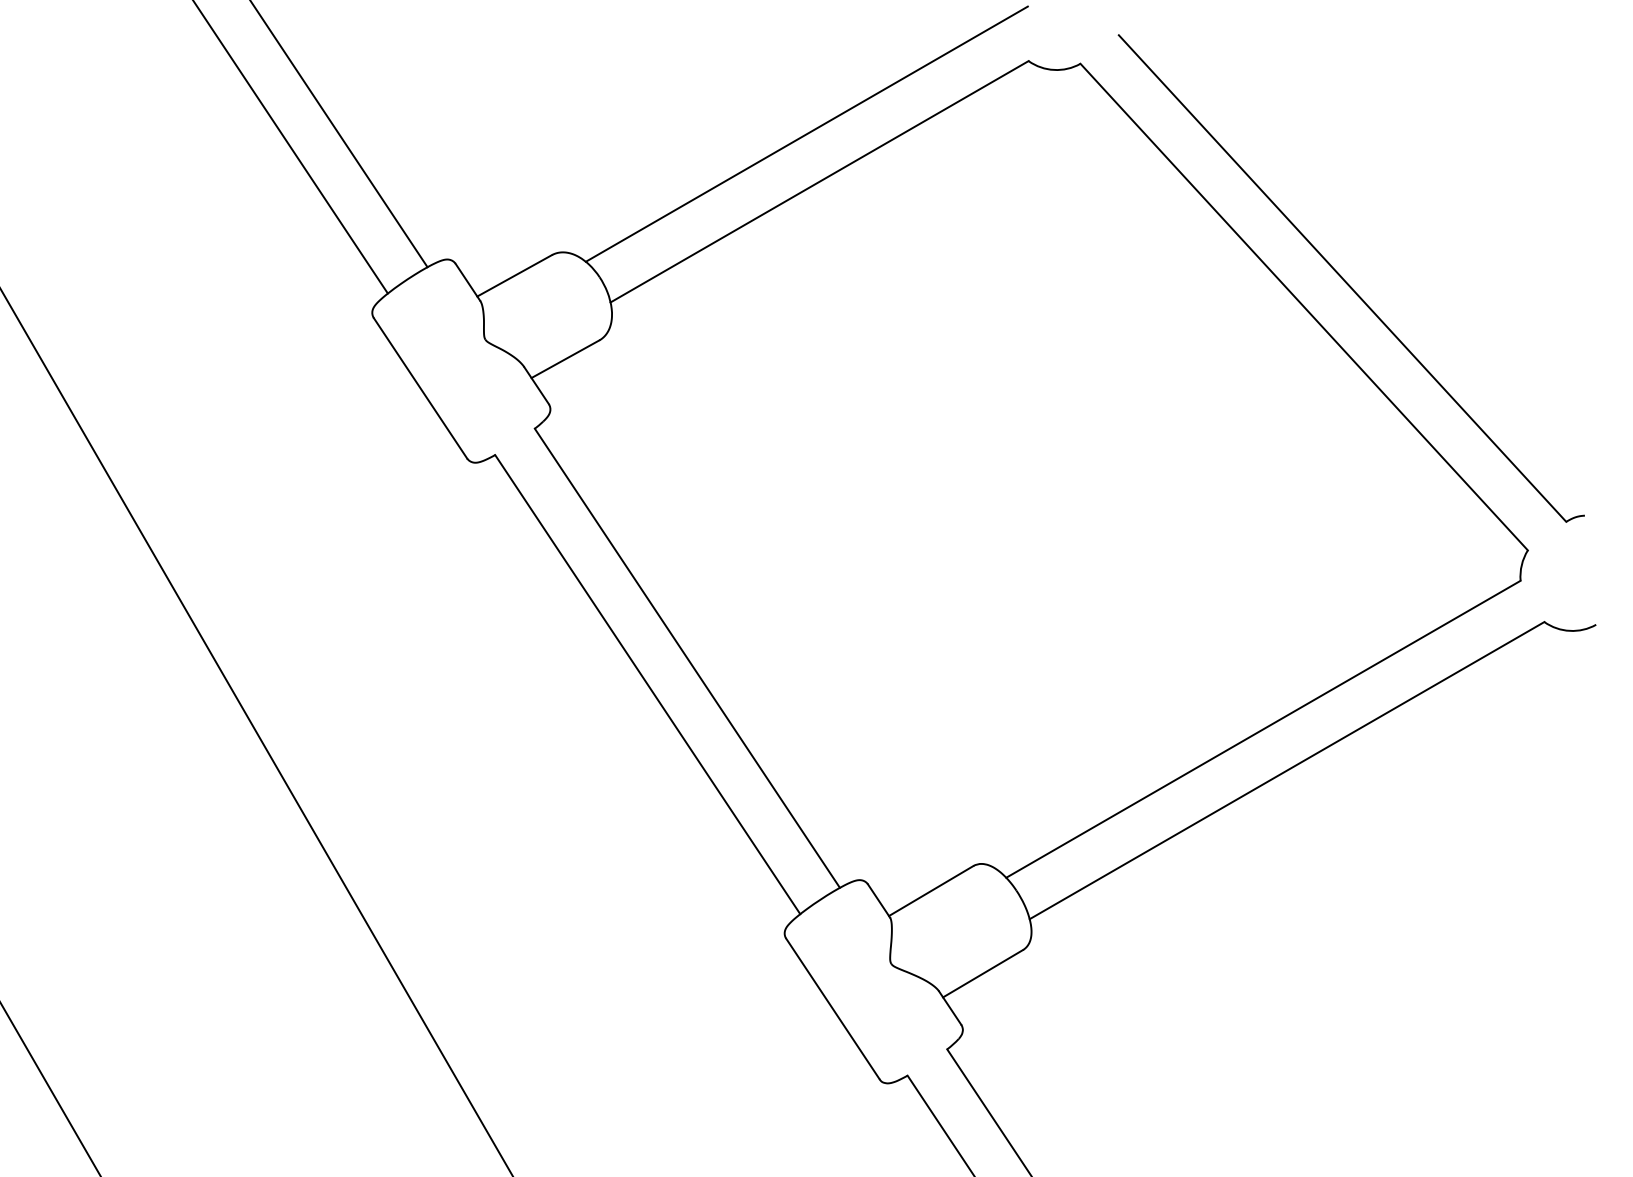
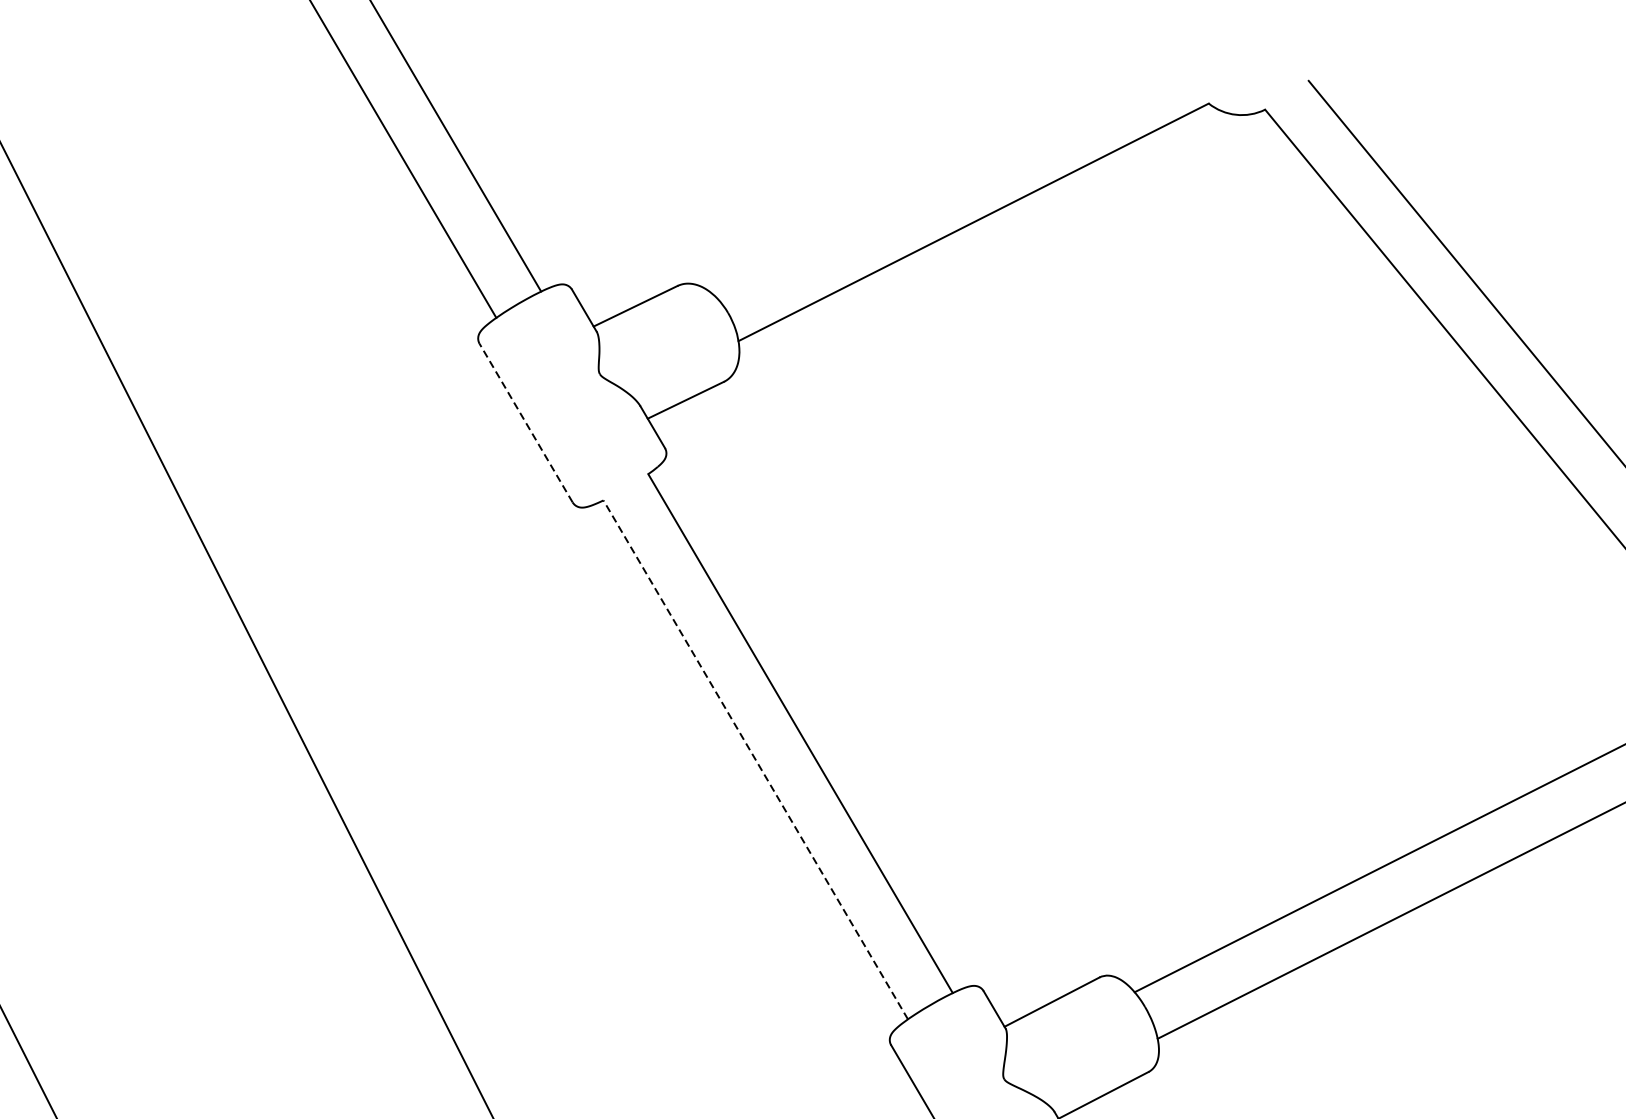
line: (806, 133) -> (962, 168), removed
line: (420, 387) -> (526, 422), solid -> dashed
line: (647, 684) -> (755, 759), solid -> dashed

